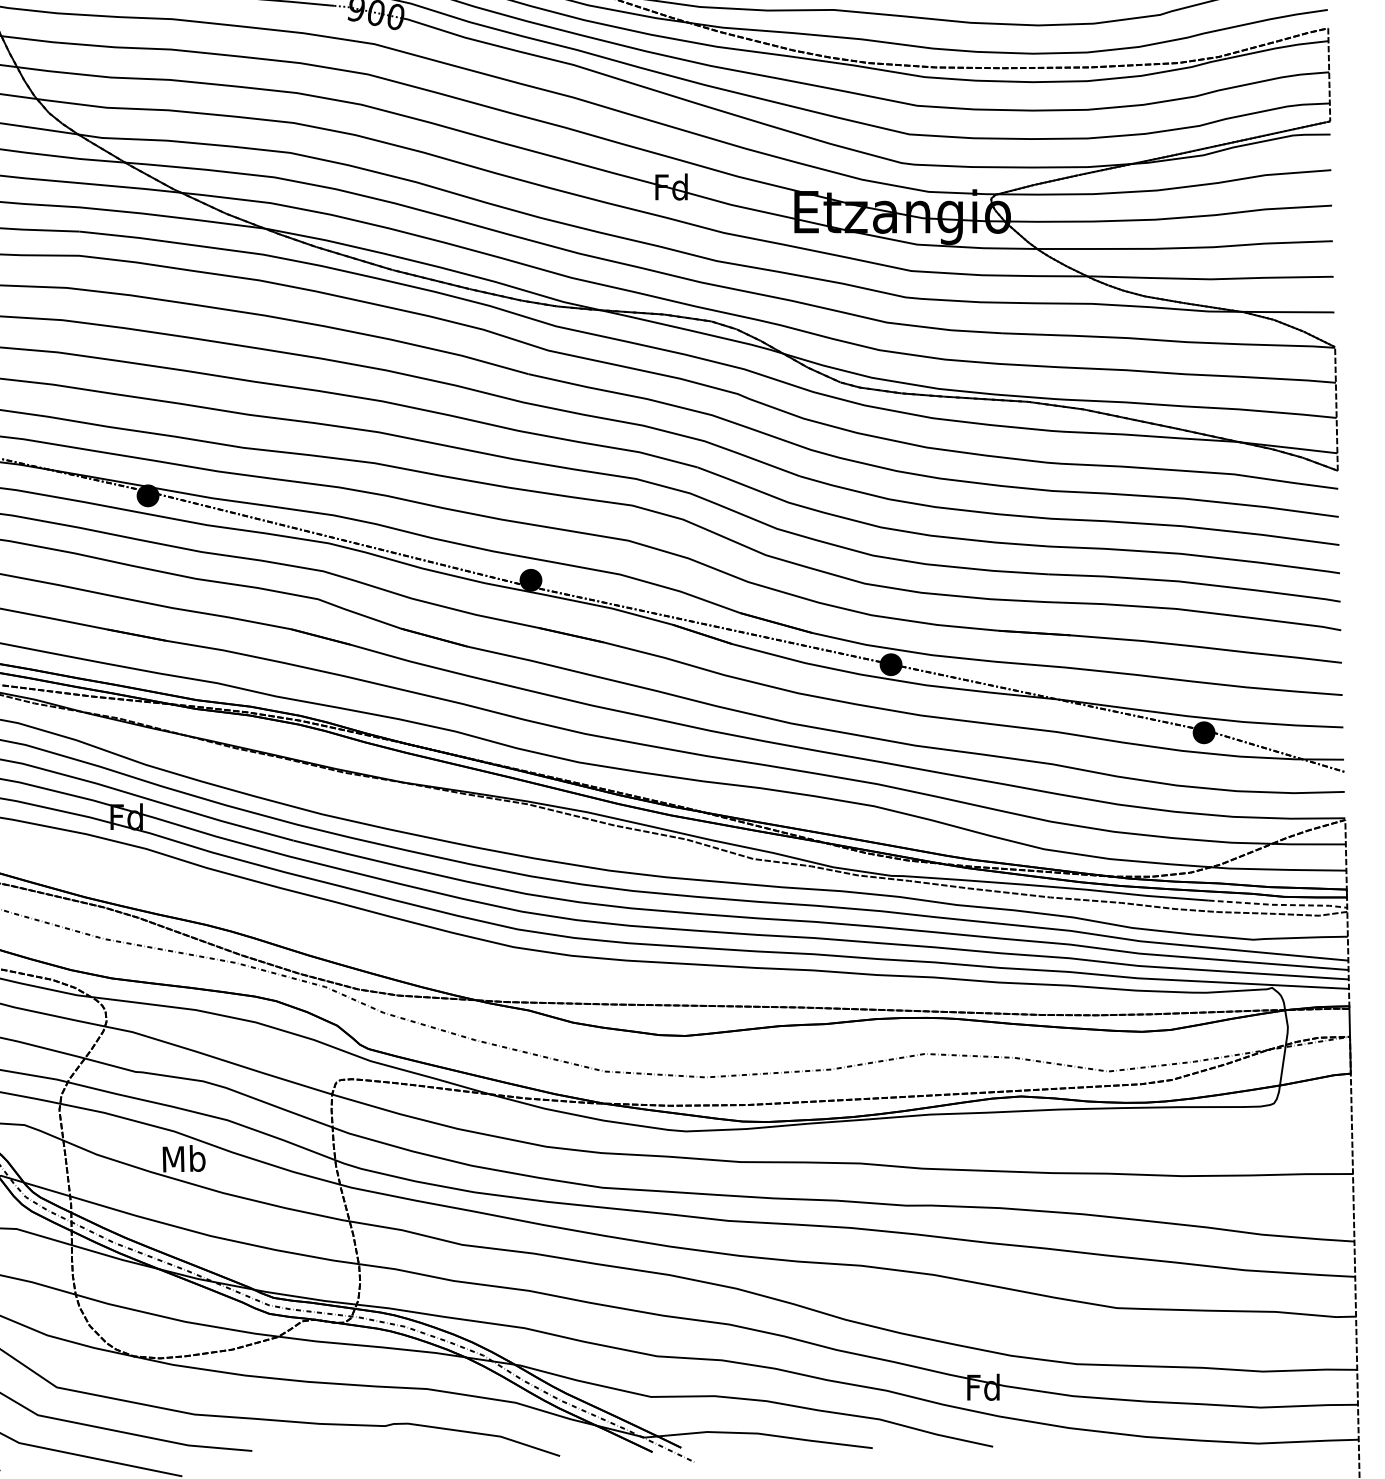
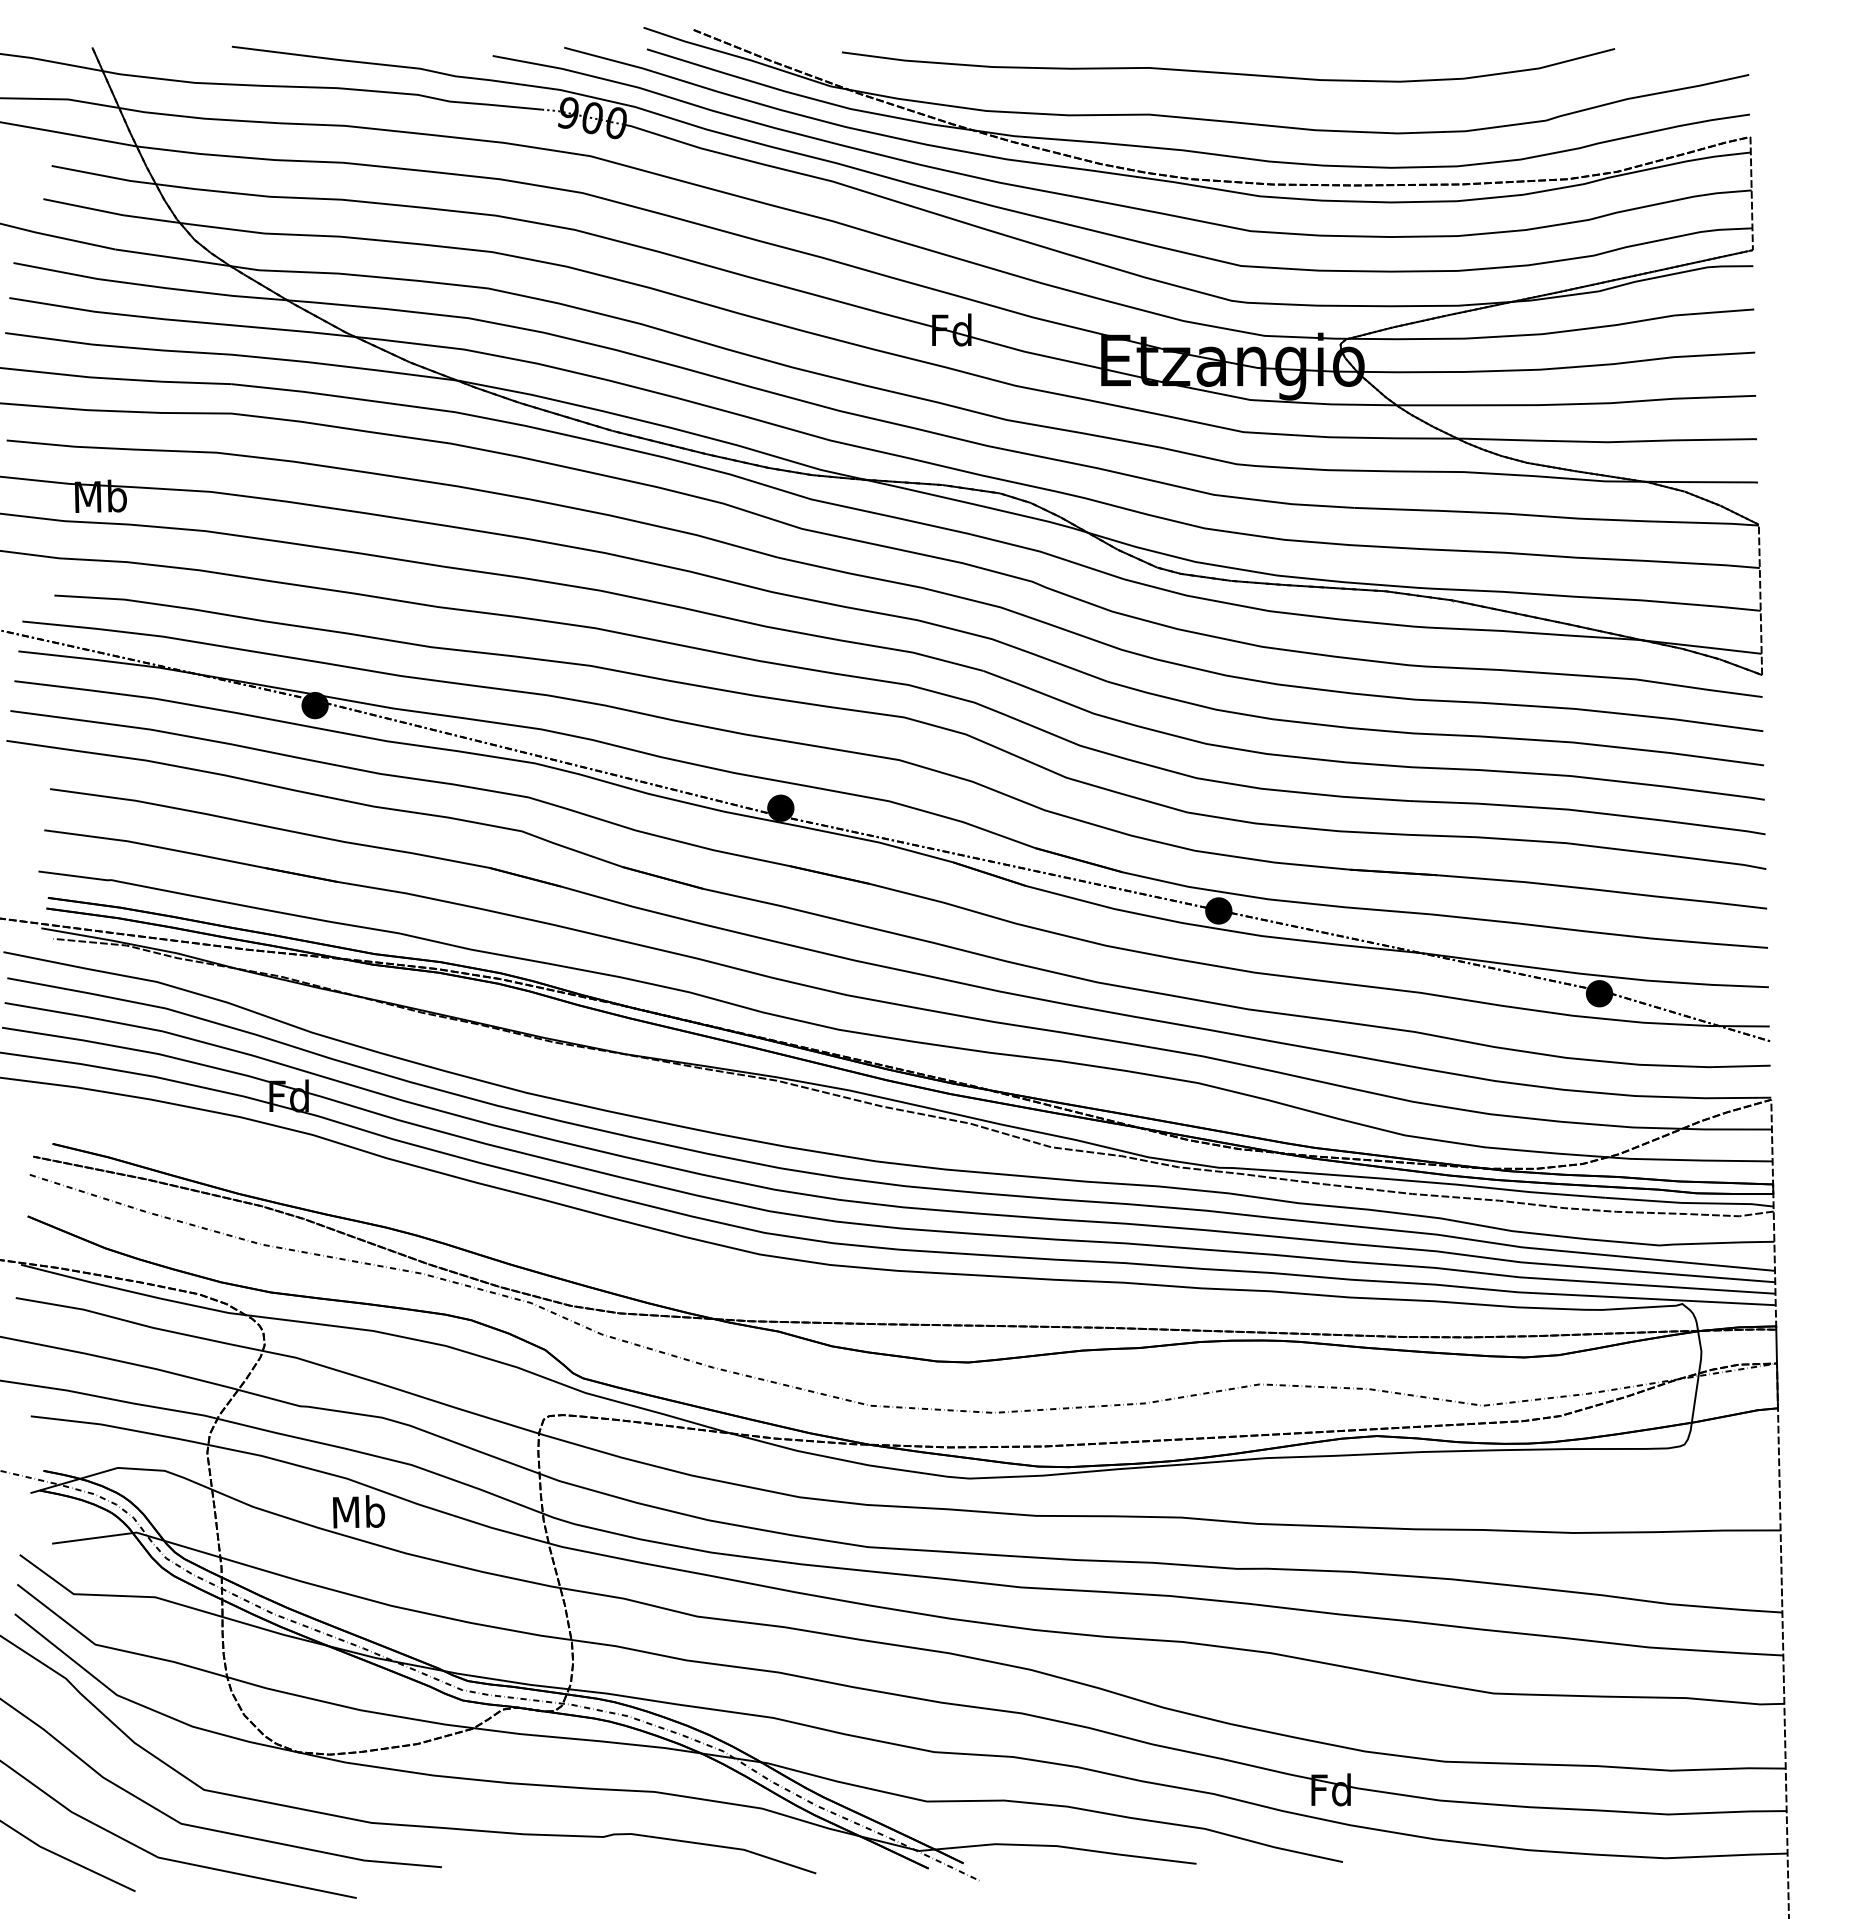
line: (1278, 905) -> (1689, 1203), dashed -> solid

